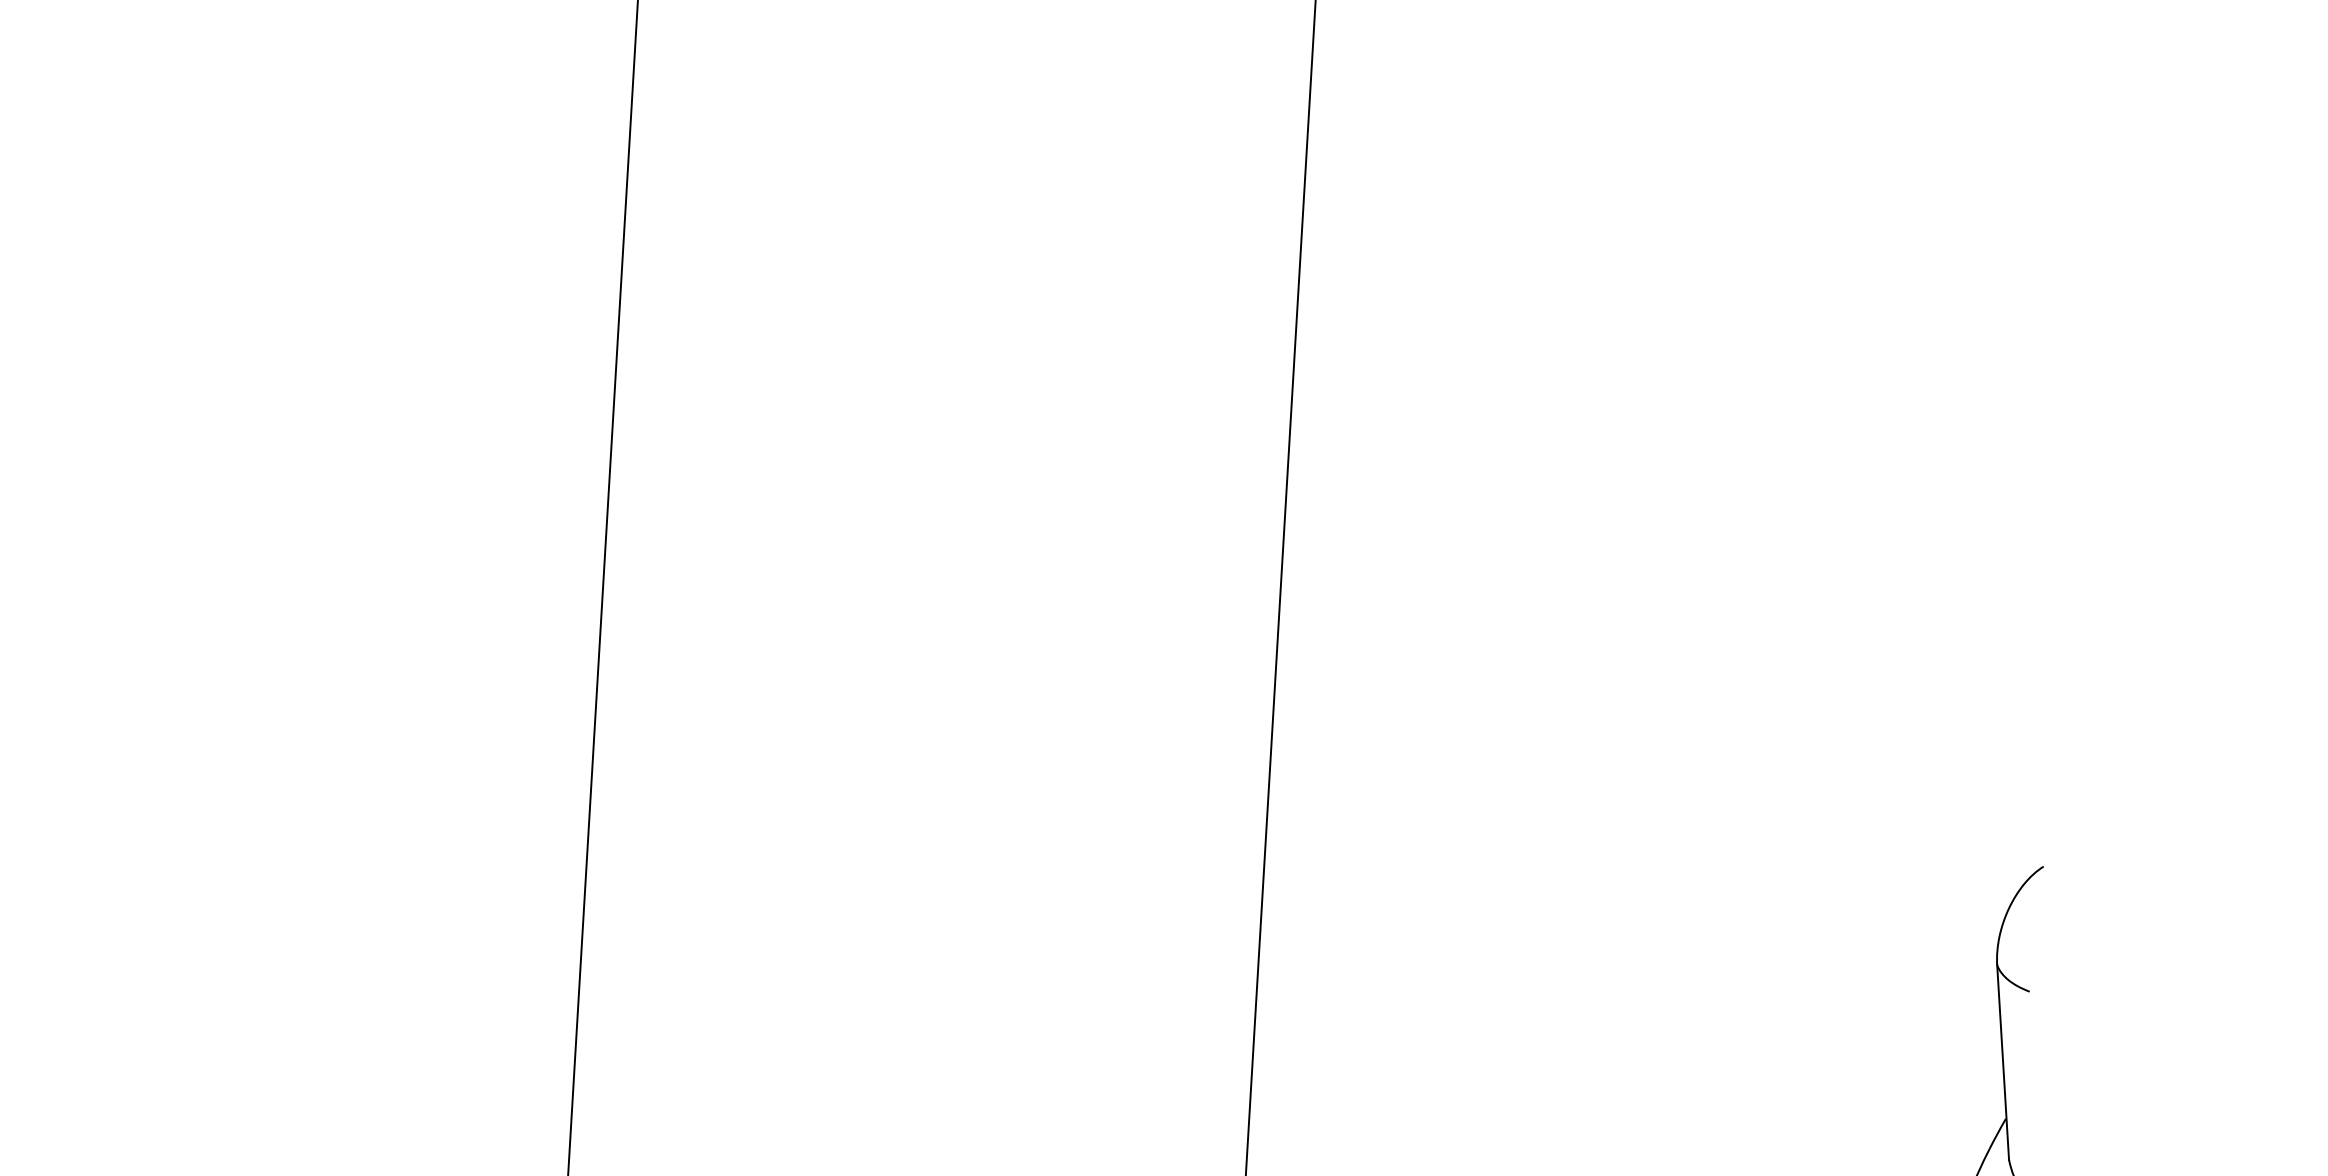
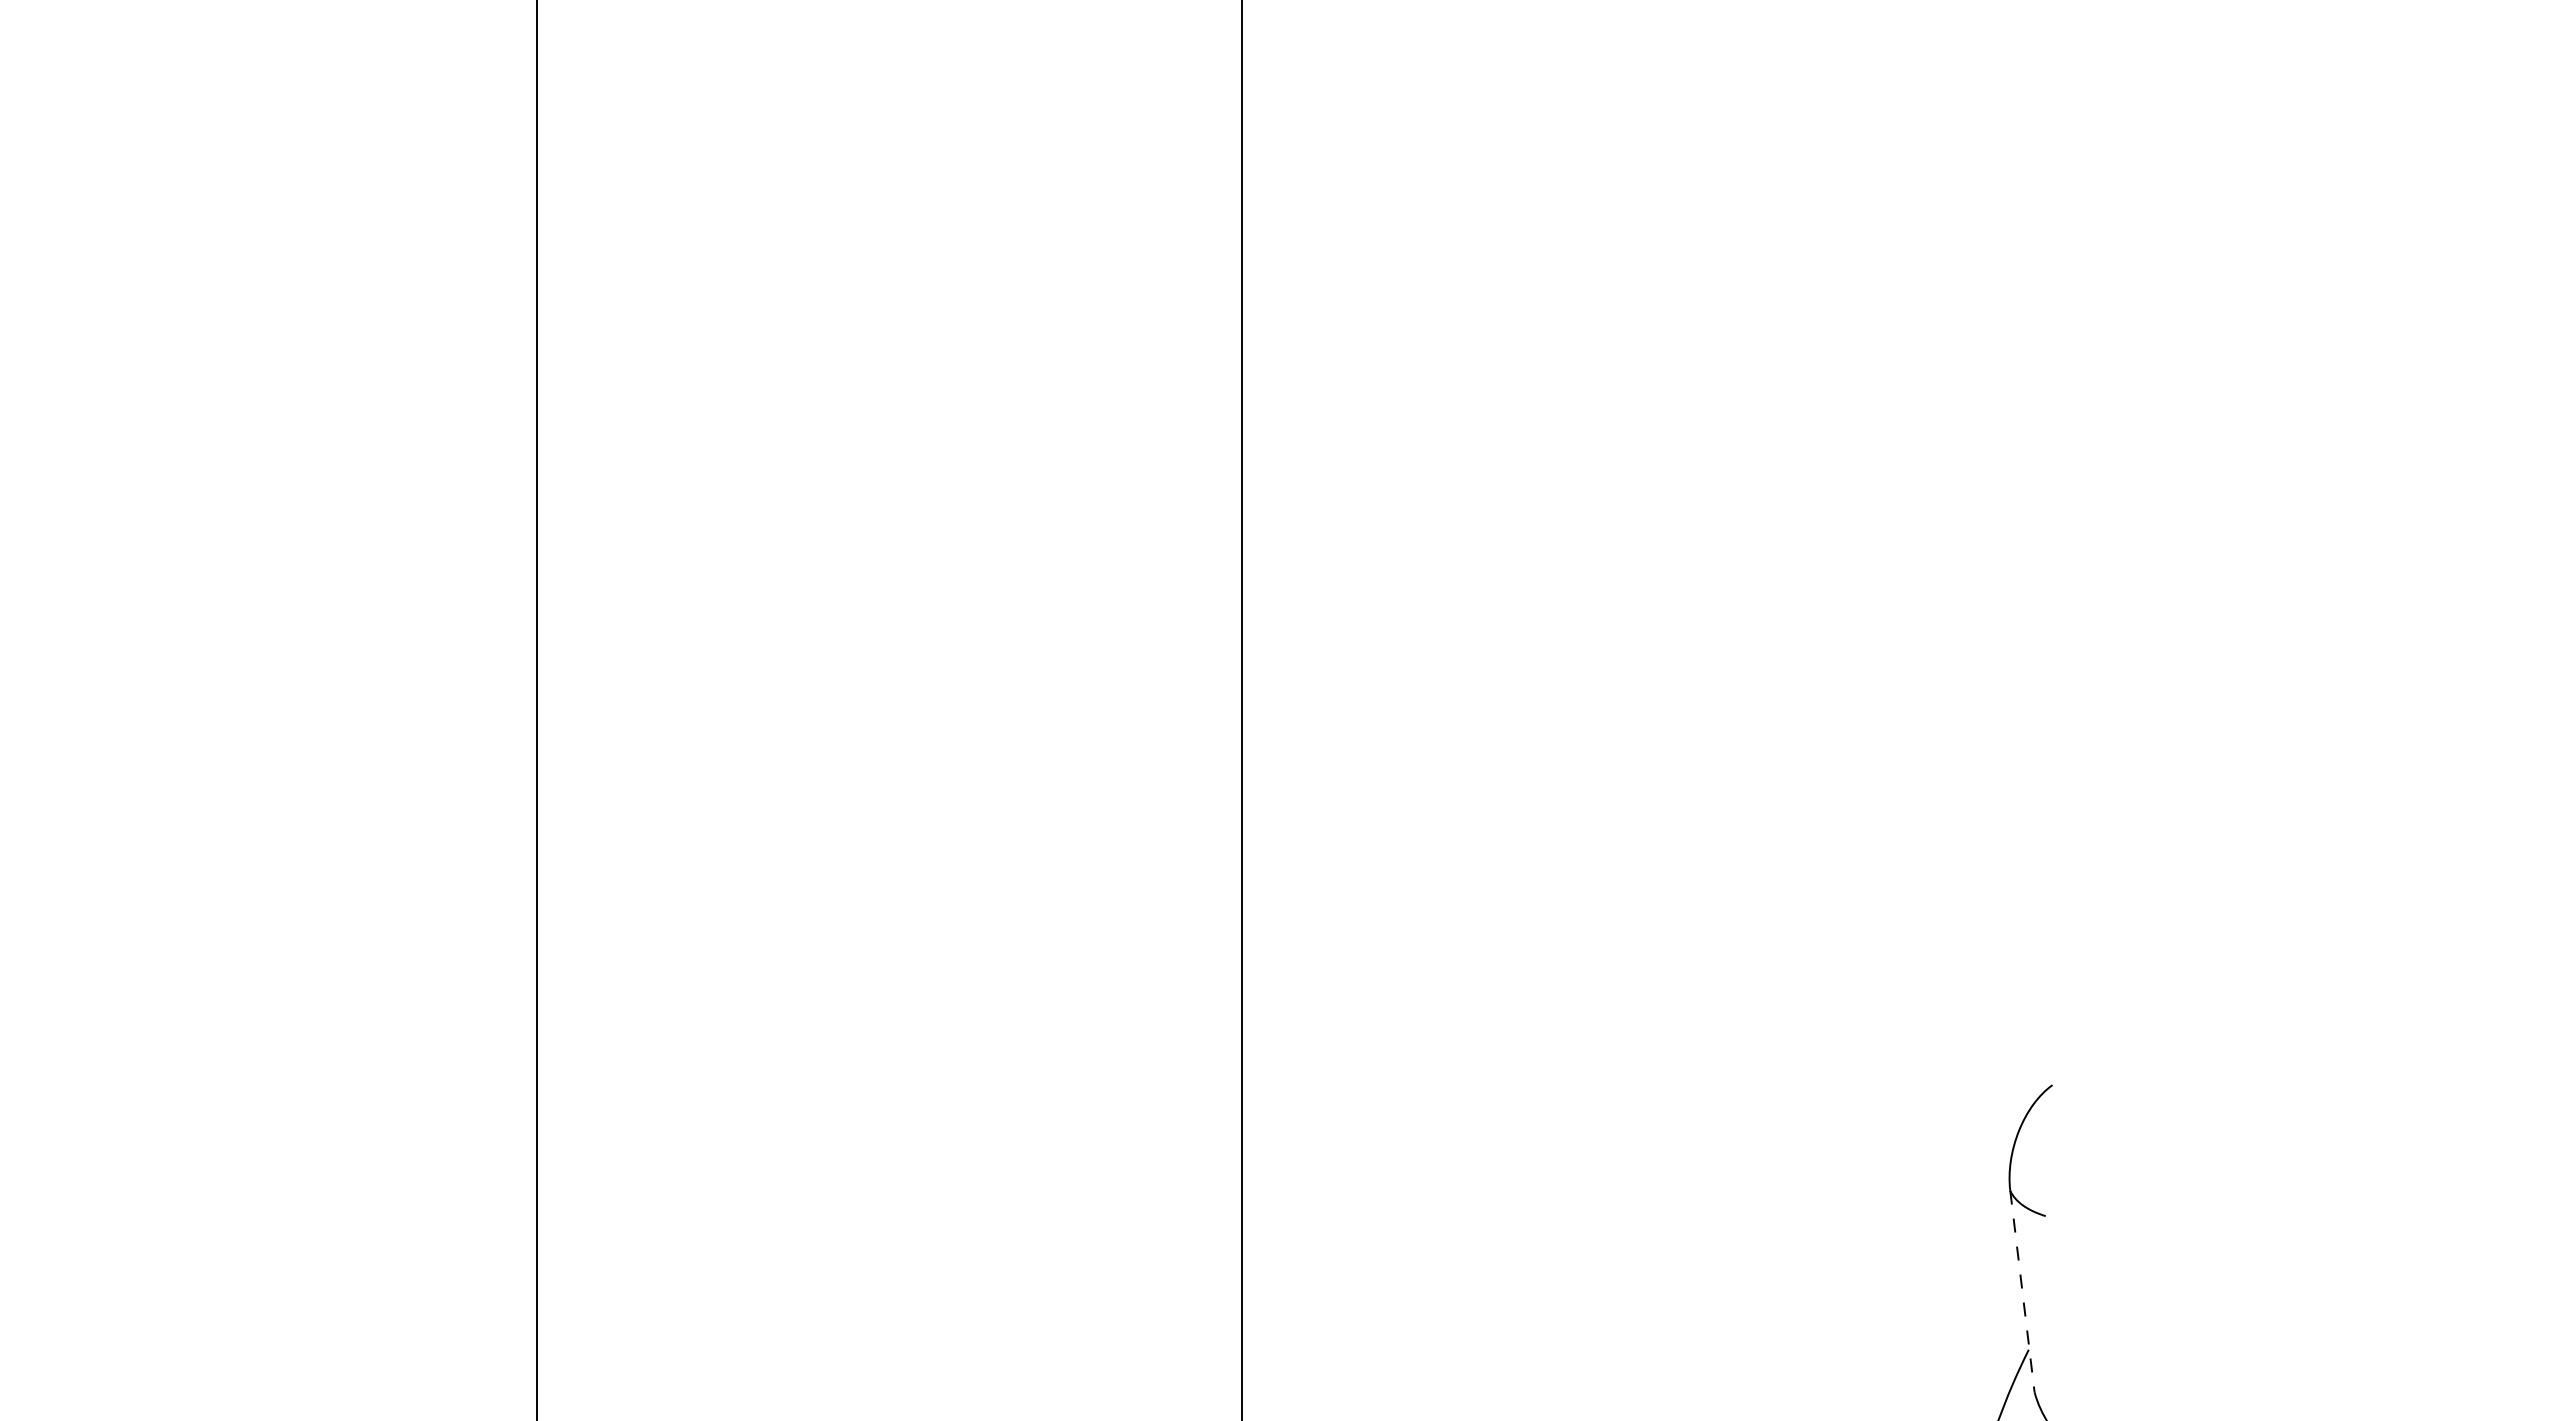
line: (2003, 1062) -> (2022, 1291), solid -> dashed

